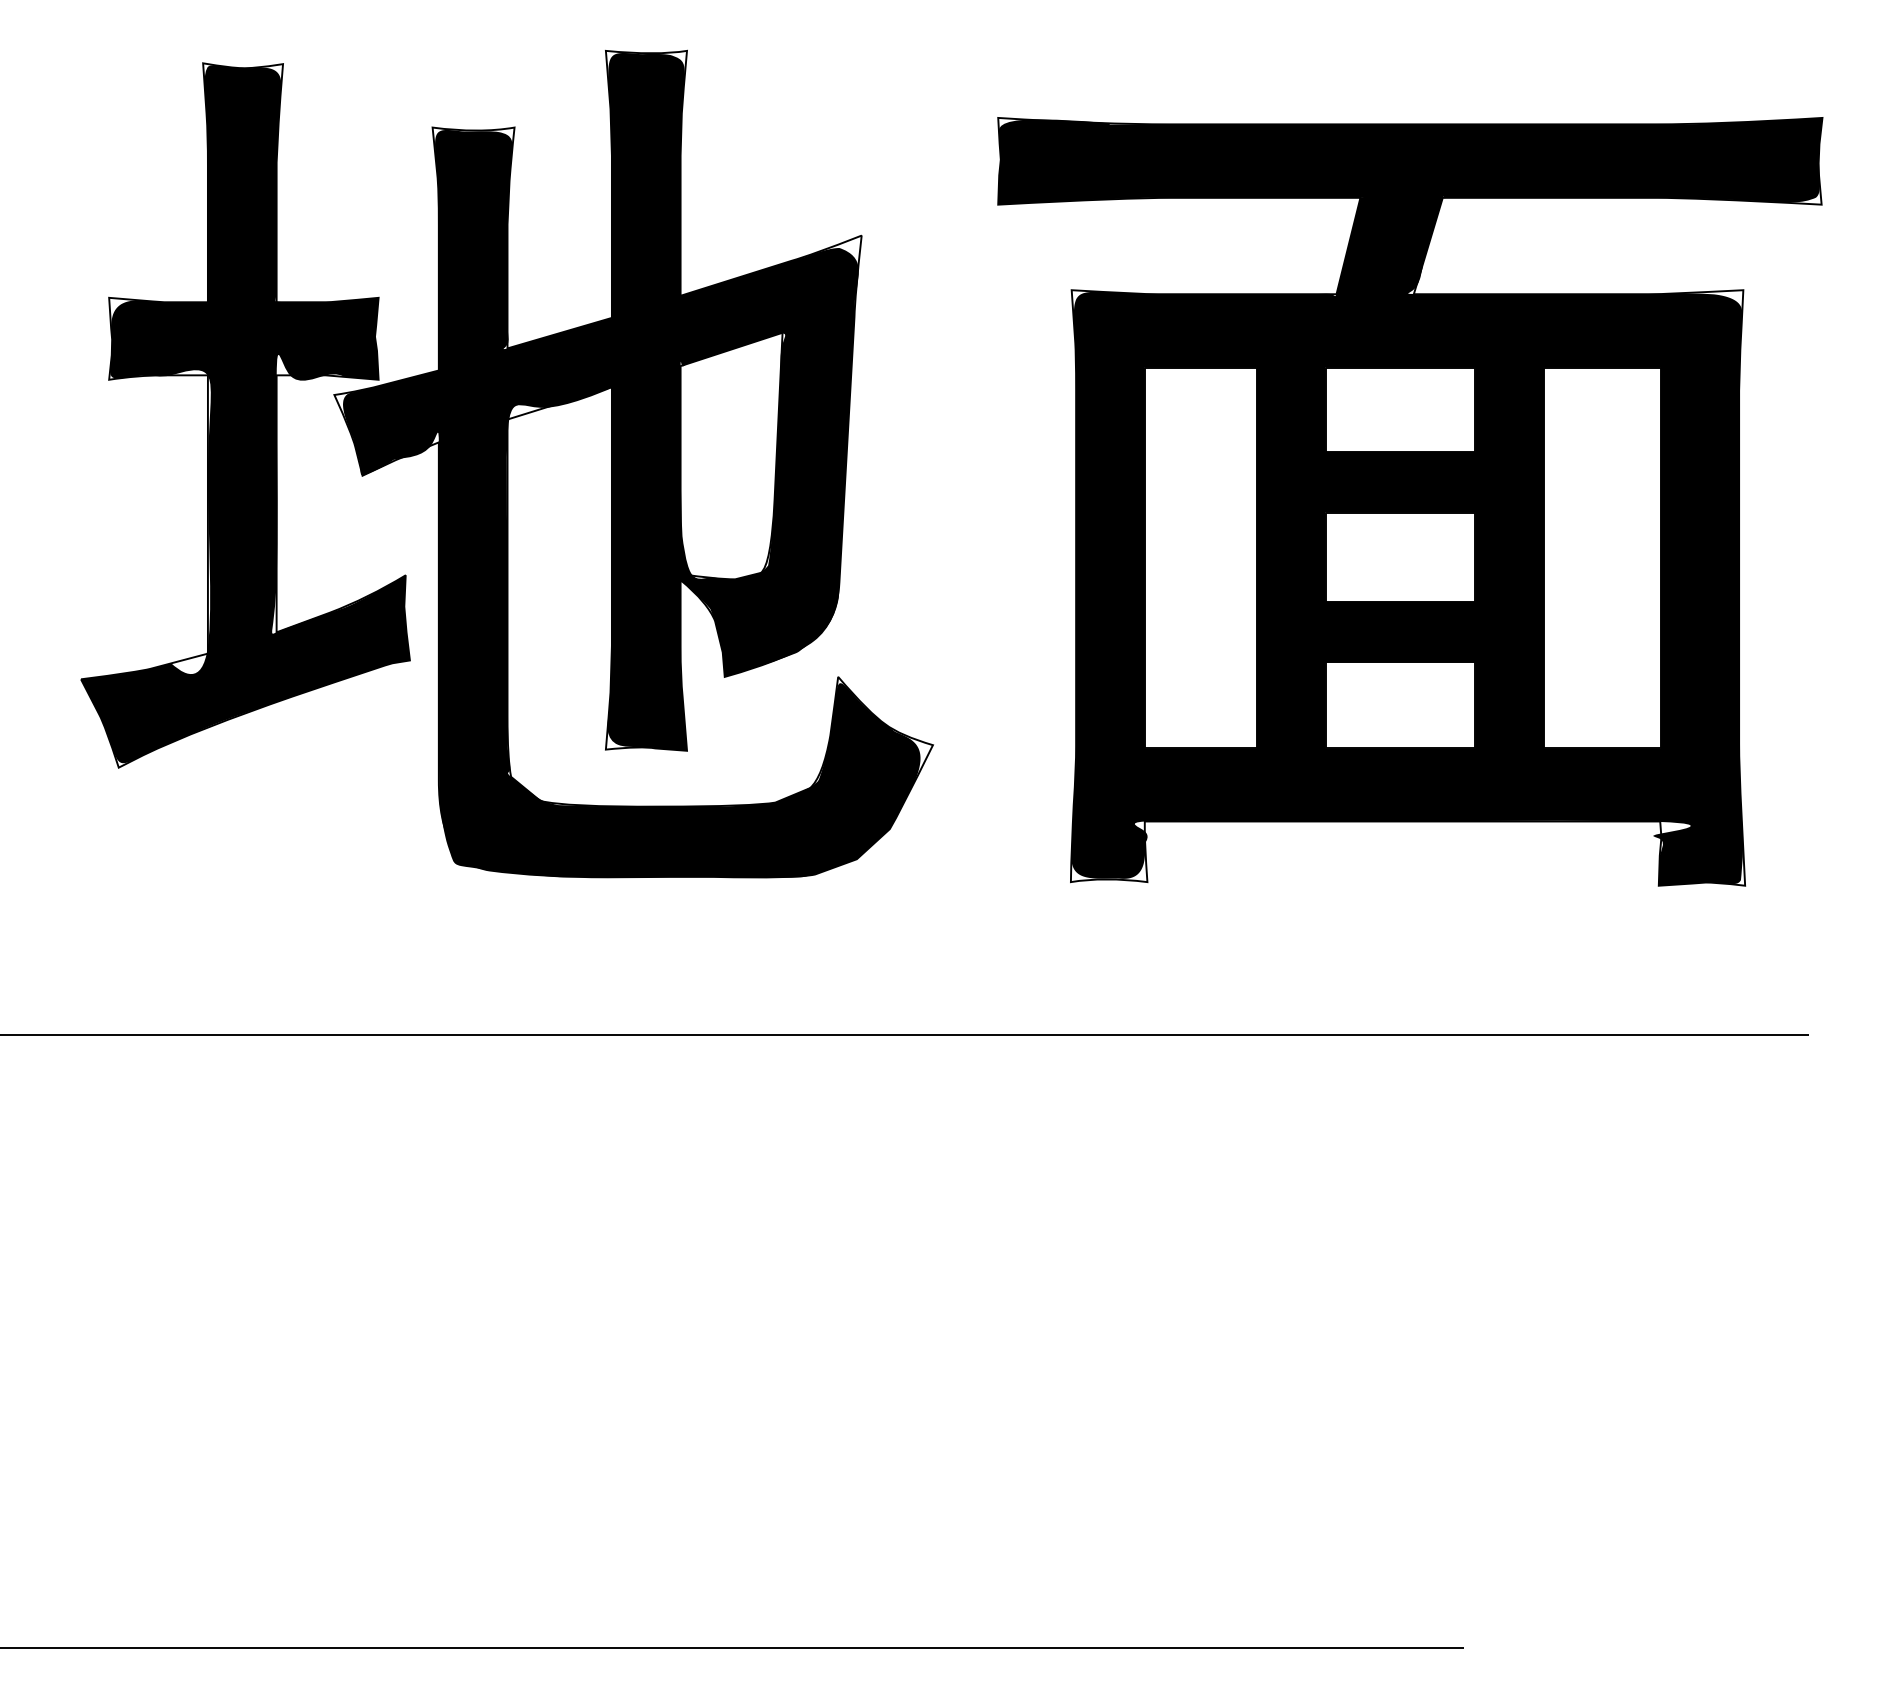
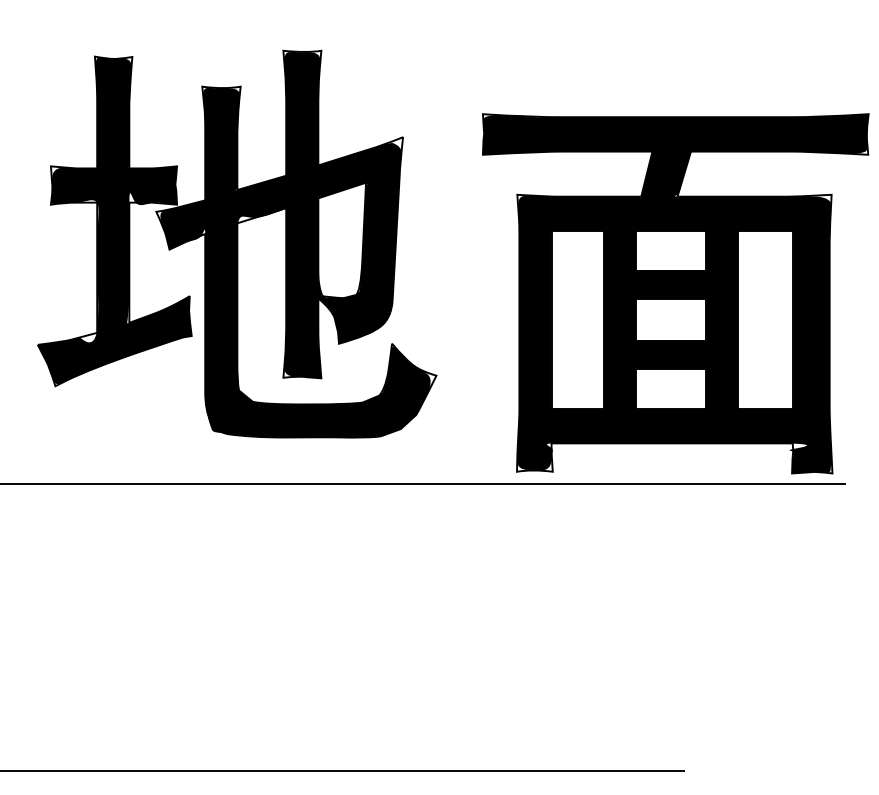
part: (507, 462) -> (237, 243), moved
part: (1409, 501) -> (675, 293), moved

